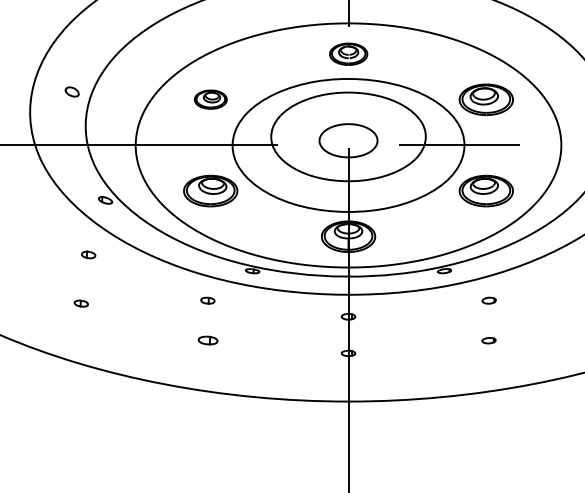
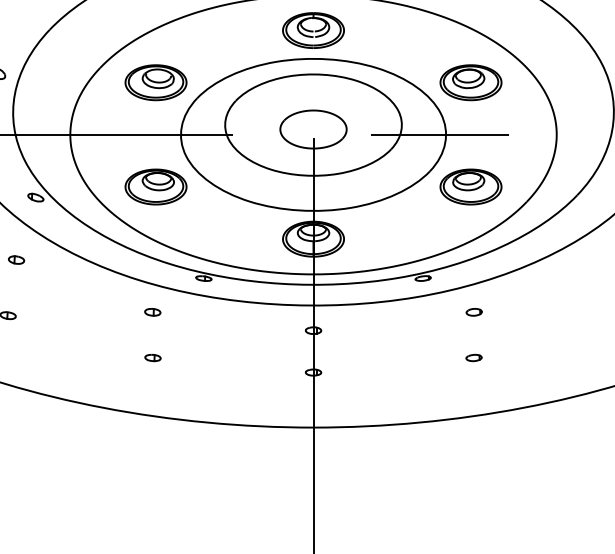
part: (348, 54) -> (313, 30), size x1.43
part: (210, 99) -> (155, 82), size x1.67
part: (207, 340) -> (152, 357), size x0.71

